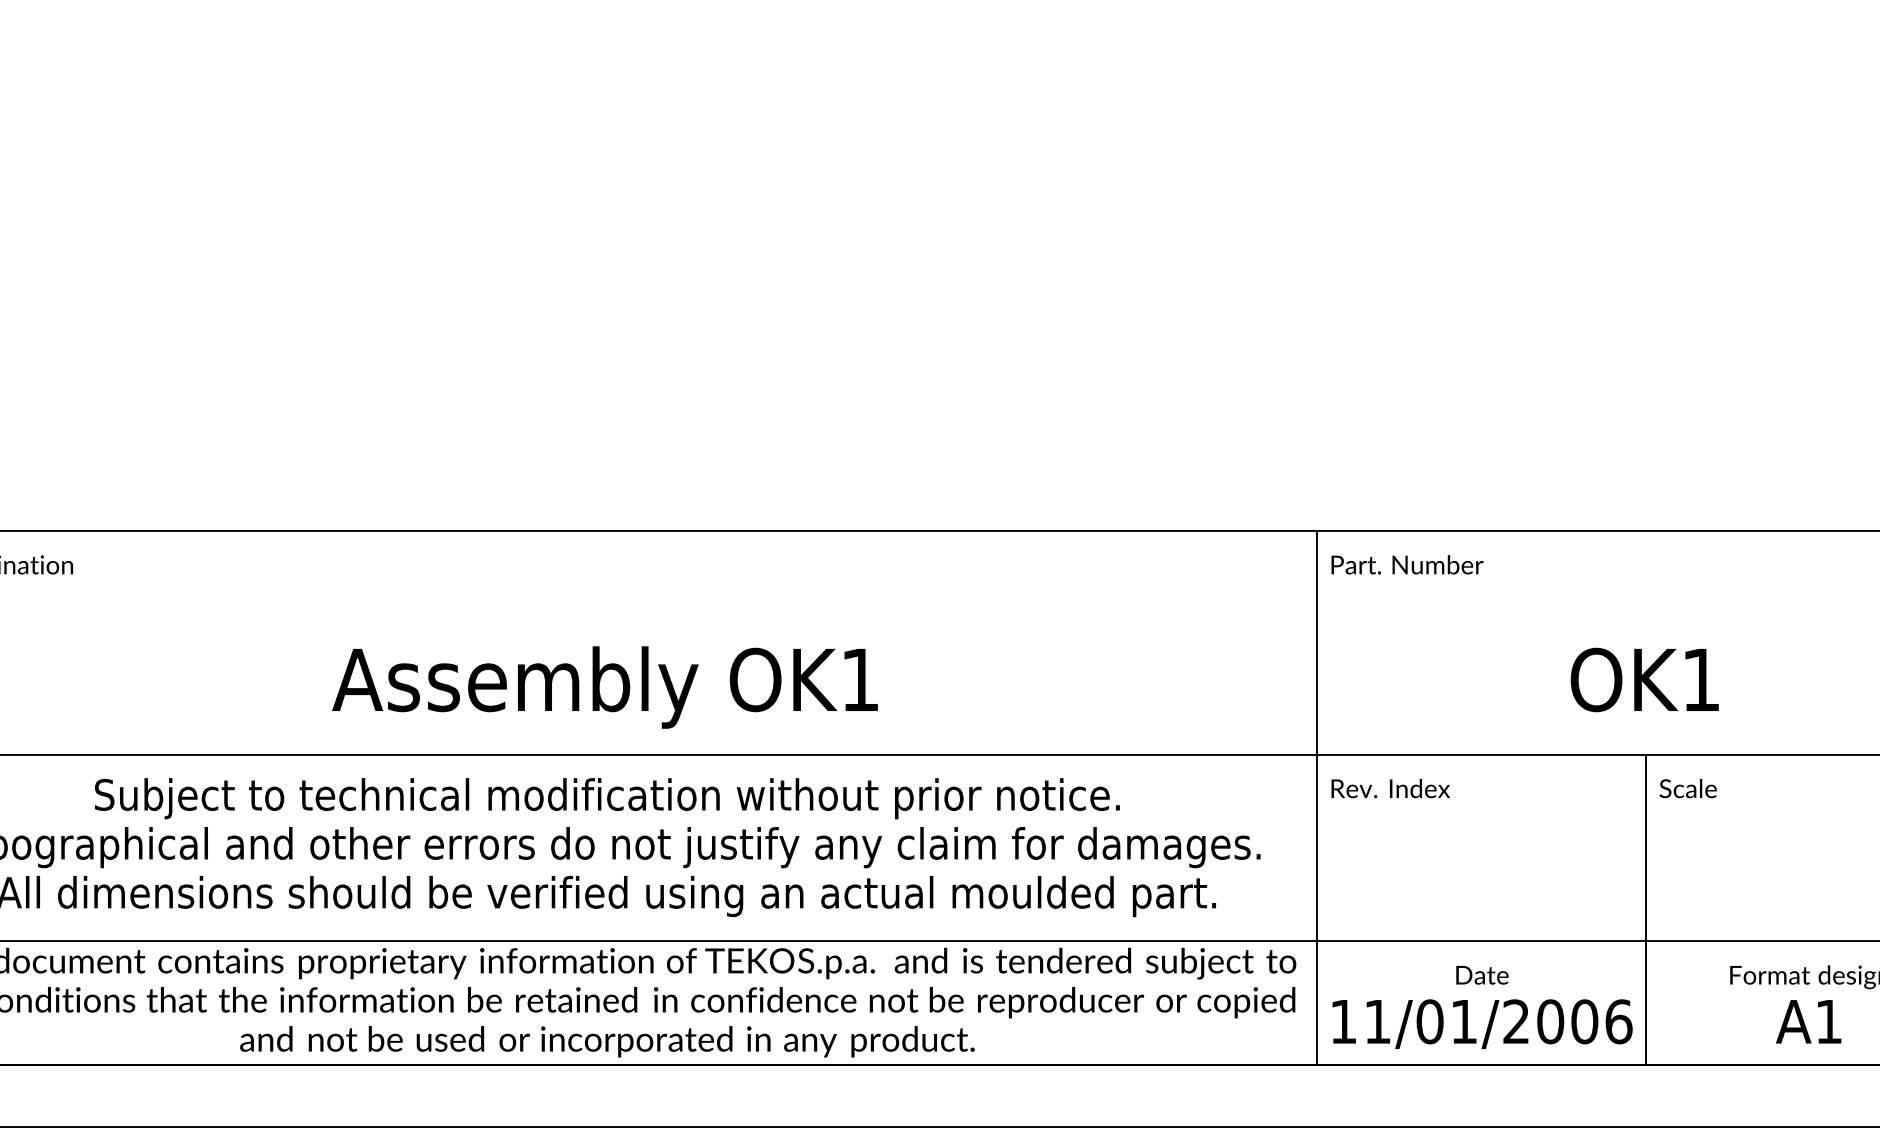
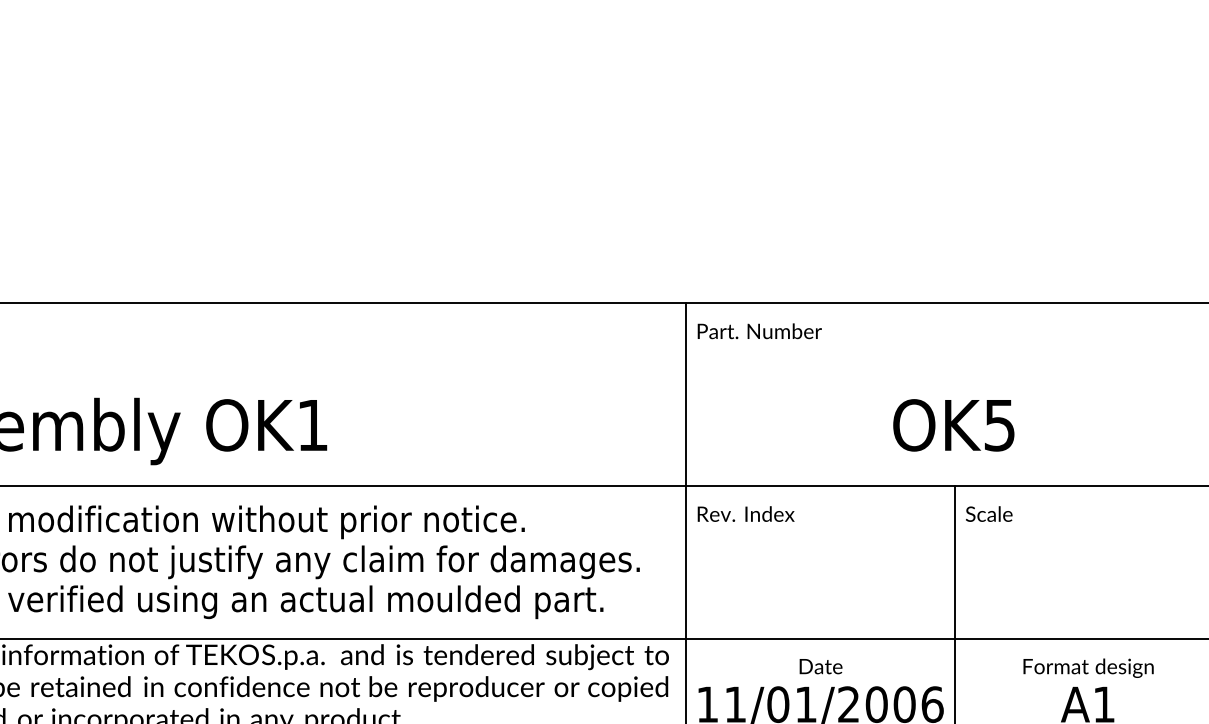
text: (1701, 680) -> (1000, 425), OK1 -> OK5

